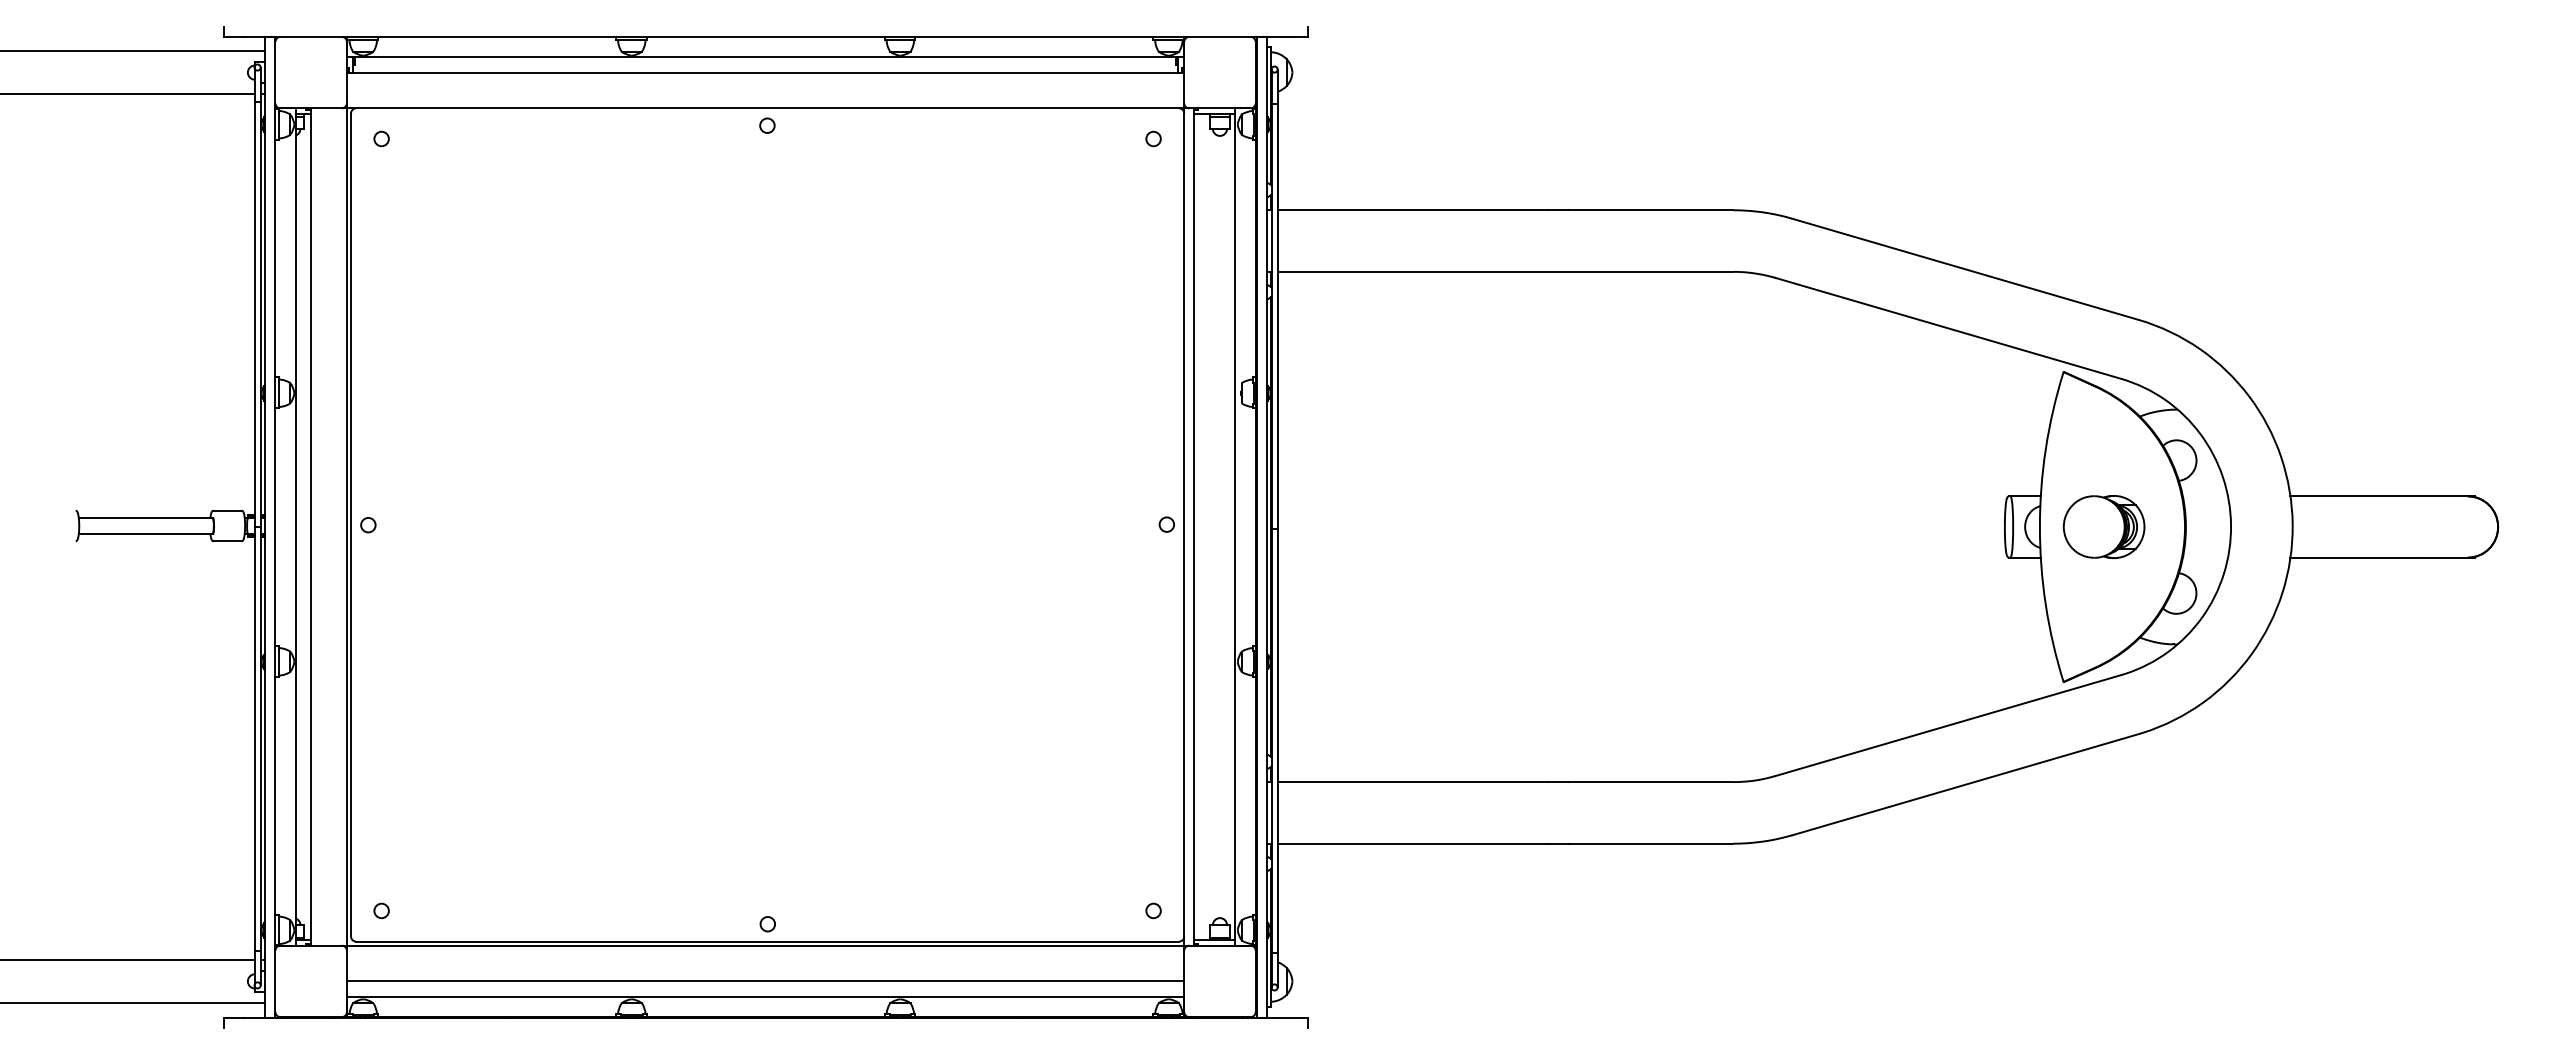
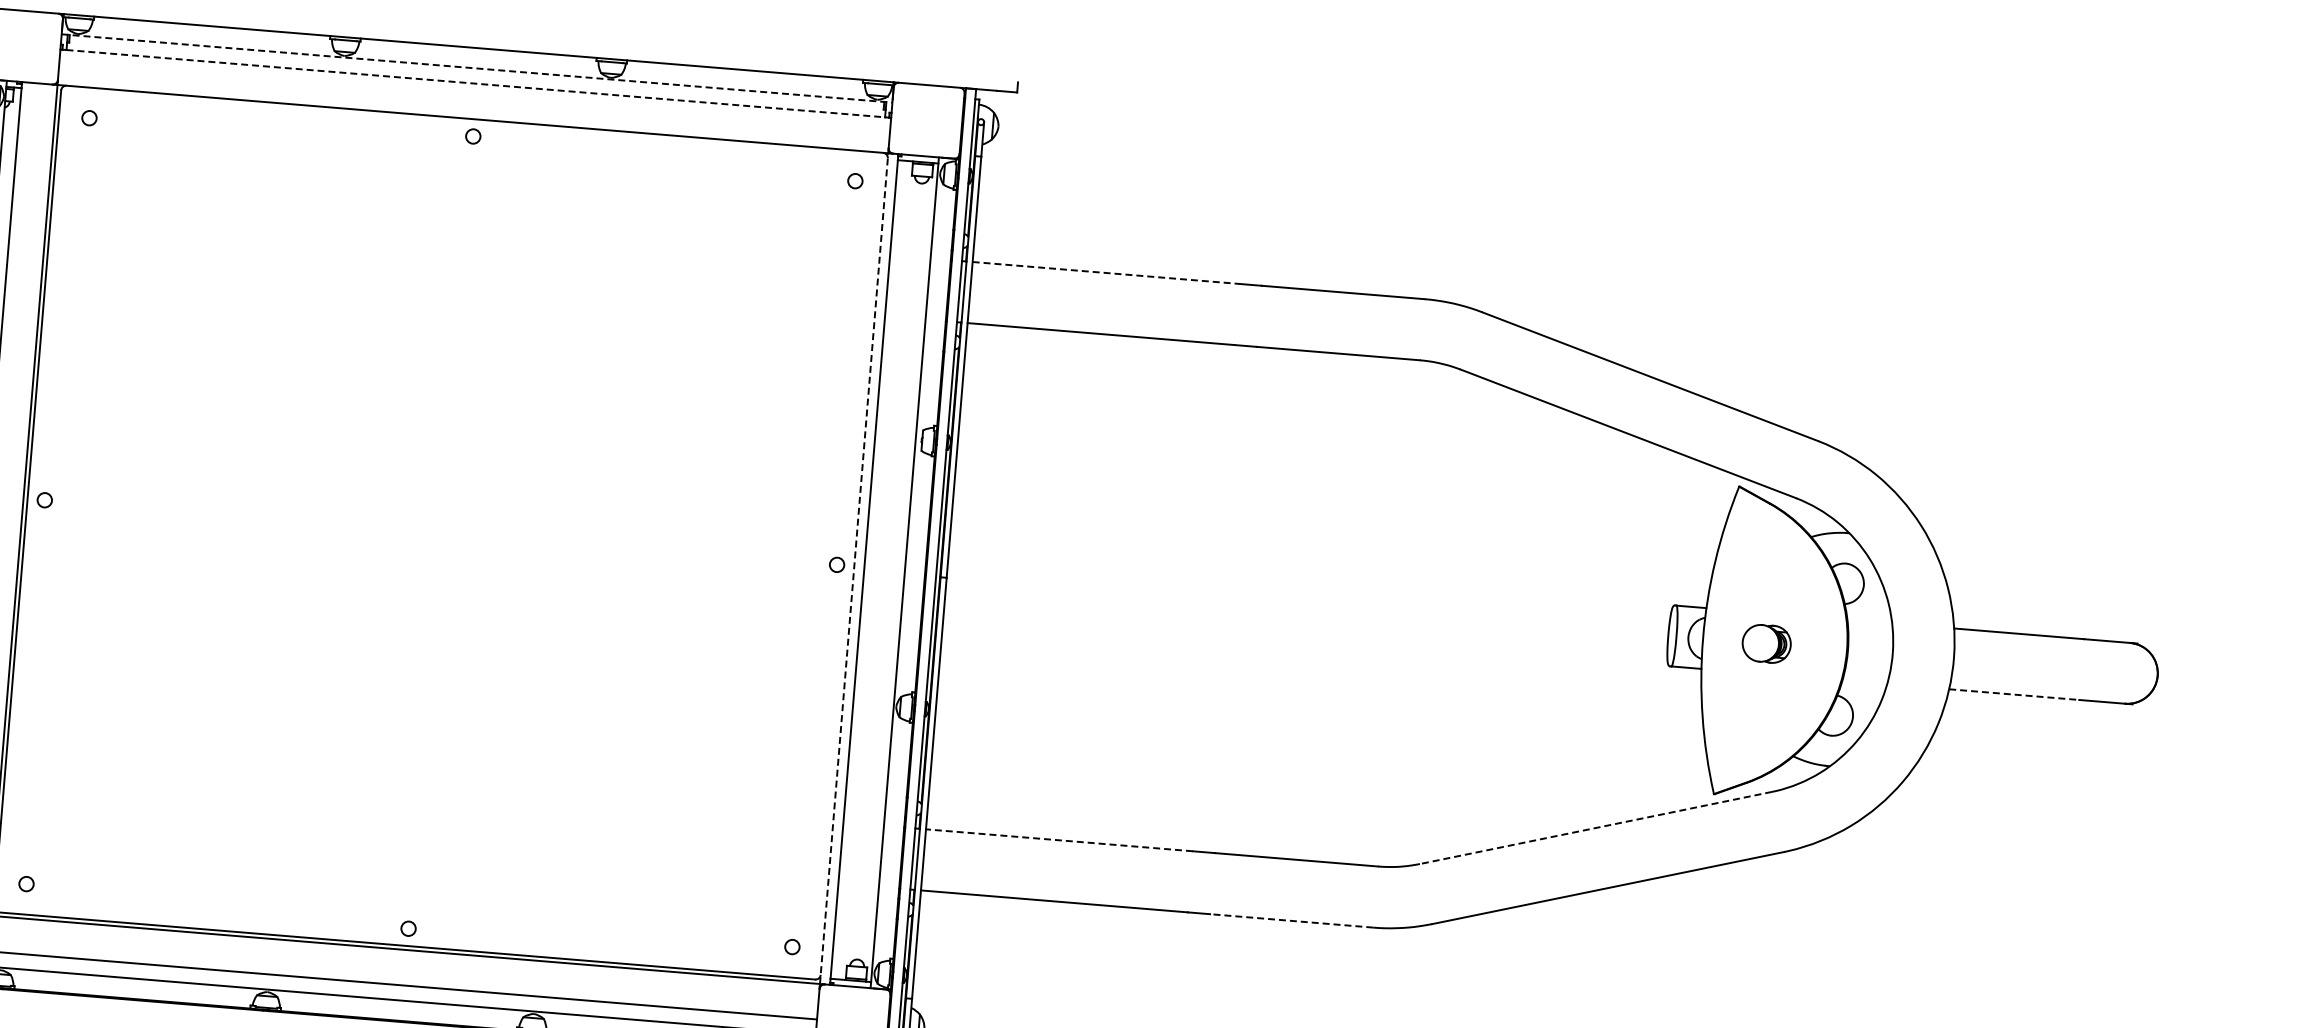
line: (765, 57) -> (476, 68), solid -> dashed
line: (765, 72) -> (475, 83), solid -> dashed
line: (1412, 210) -> (1106, 273), solid -> dashed
line: (1184, 527) -> (854, 569), solid -> dashed
part: (2103, 527) -> (1766, 644), size x0.6
line: (2356, 557) -> (2014, 694), solid -> dashed
line: (1948, 725) -> (1596, 827), solid -> dashed
line: (1411, 782) -> (1058, 840), solid -> dashed
line: (1650, 843) -> (1290, 920), solid -> dashed

